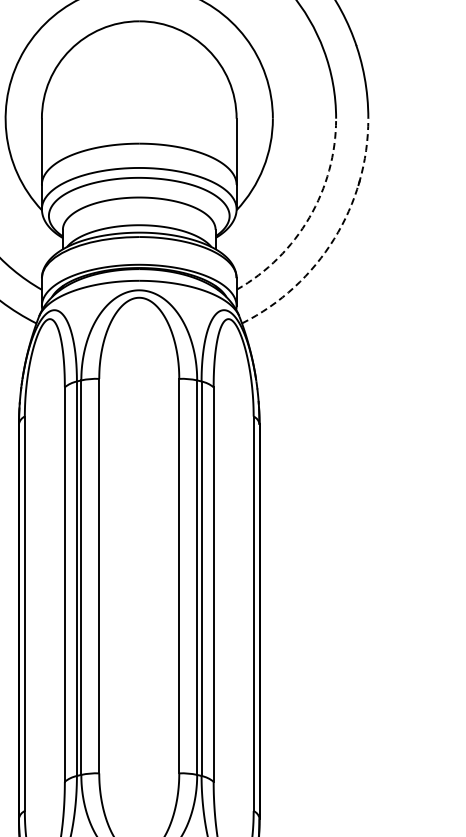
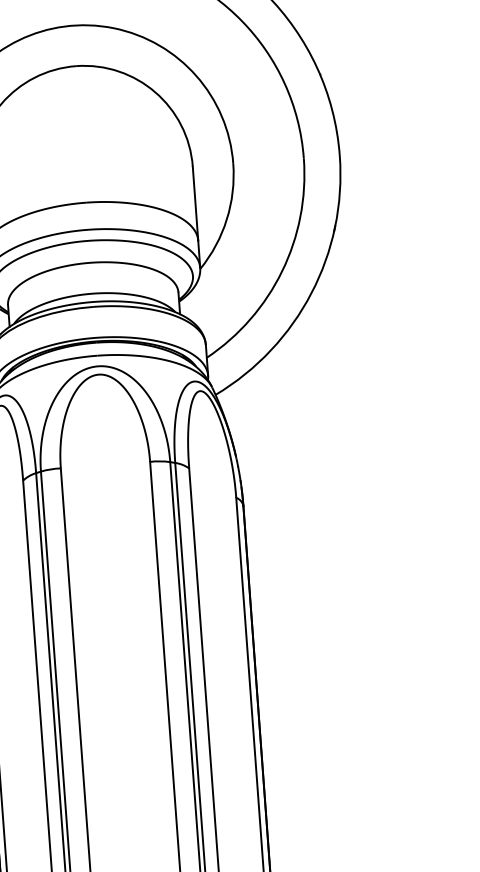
arc: (309, 217) -> (282, 271), dashed -> solid
arc: (334, 239) -> (311, 293), dashed -> solid

